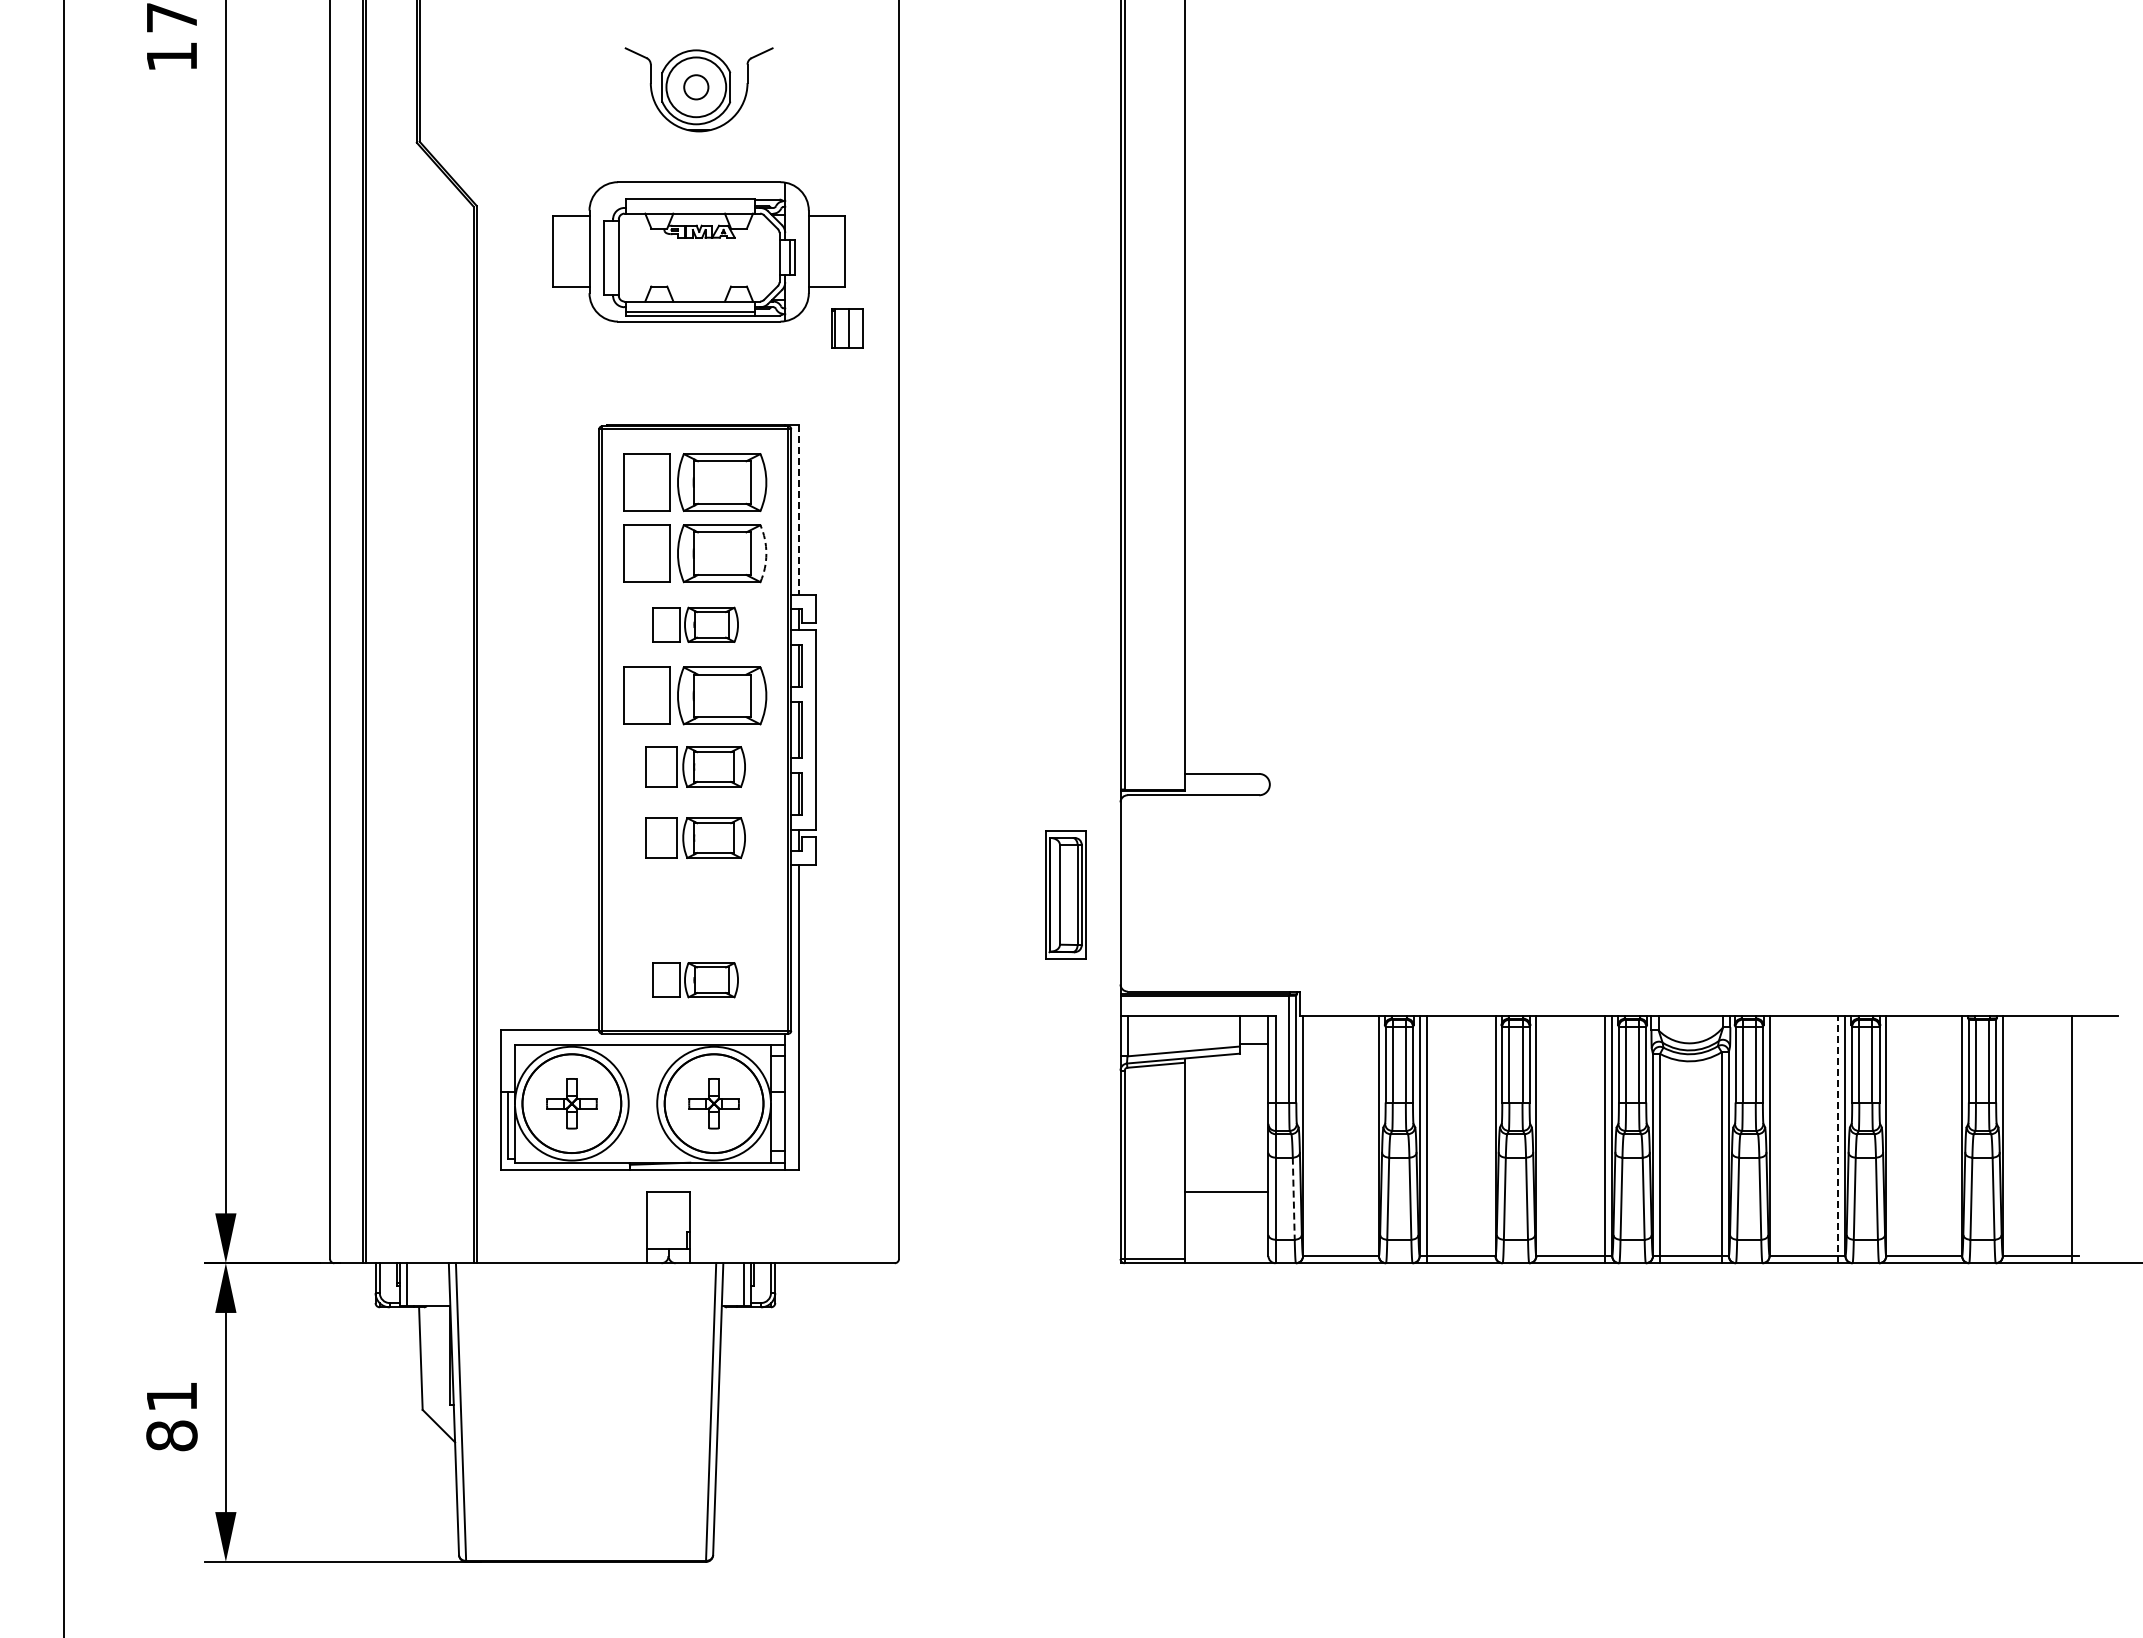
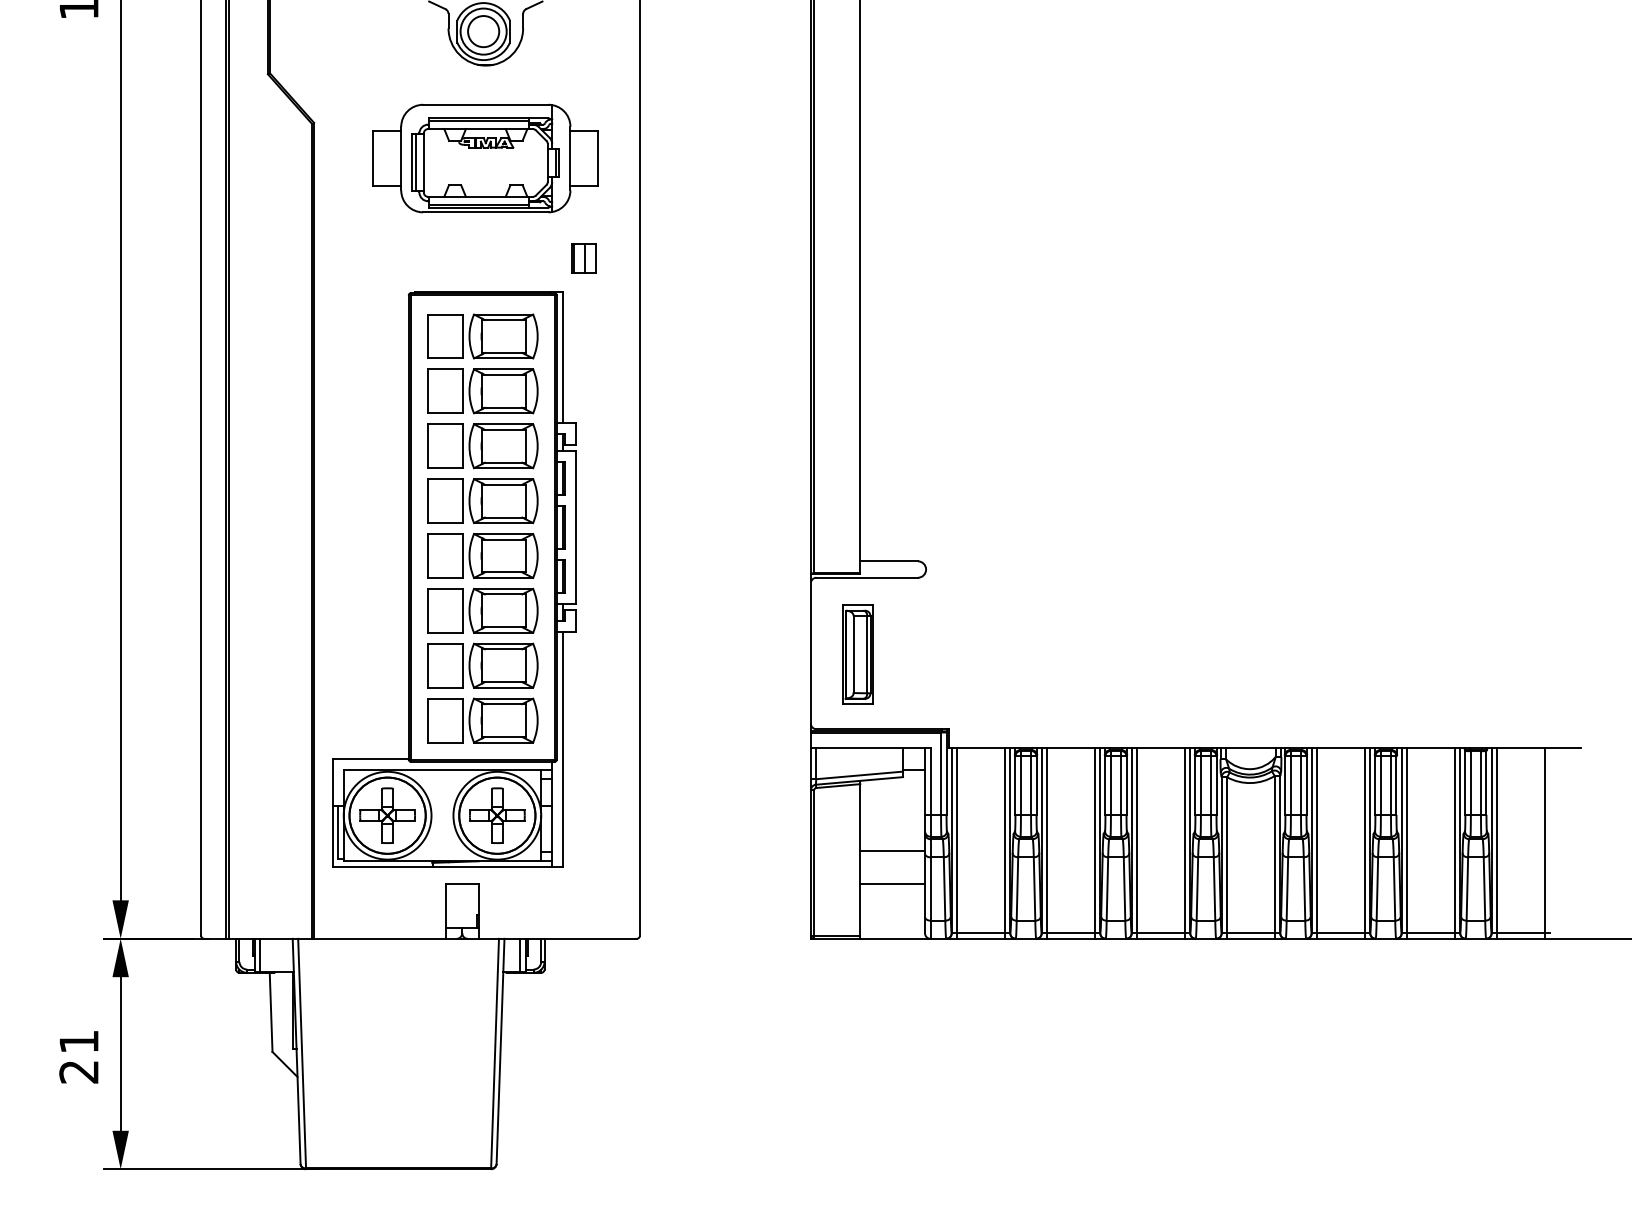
circle: (696, 87) -> (483, 31), size x1.67
line: (690, 203) -> (479, 121), added
line: (608, 257) -> (415, 162), added
part: (847, 328) -> (584, 258), moved
line: (799, 510) -> (563, 358), dashed -> solid
arc: (766, 553) -> (537, 391), dashed -> solid
part: (695, 624) -> (483, 446), size x1.67
part: (695, 766) -> (483, 555), size x1.43
part: (695, 837) -> (483, 610), size x1.43
part: (1065, 894) -> (857, 654), moved
part: (695, 908) -> (483, 665), added
part: (695, 979) -> (483, 719), size x1.67
part: (571, 1103) -> (387, 815), size x1.43
part: (713, 1103) -> (496, 815), size x1.43
line: (1310, 1139) -> (957, 843), added
line: (1371, 1139) -> (1004, 843), added
line: (1488, 1139) -> (1094, 843), added
line: (1543, 1139) -> (1137, 843), added
line: (1776, 1139) -> (1316, 843), added
line: (1838, 1139) -> (1364, 843), dashed -> solid
line: (1893, 1139) -> (1407, 843), added
line: (1955, 1139) -> (1455, 843), added
line: (2009, 1139) -> (1496, 843), added
line: (1226, 1149) -> (892, 851), added
line: (1293, 1199) -> (944, 889), dashed -> solid
text: (171, 1435) -> (78, 1071), 81 -> 21

